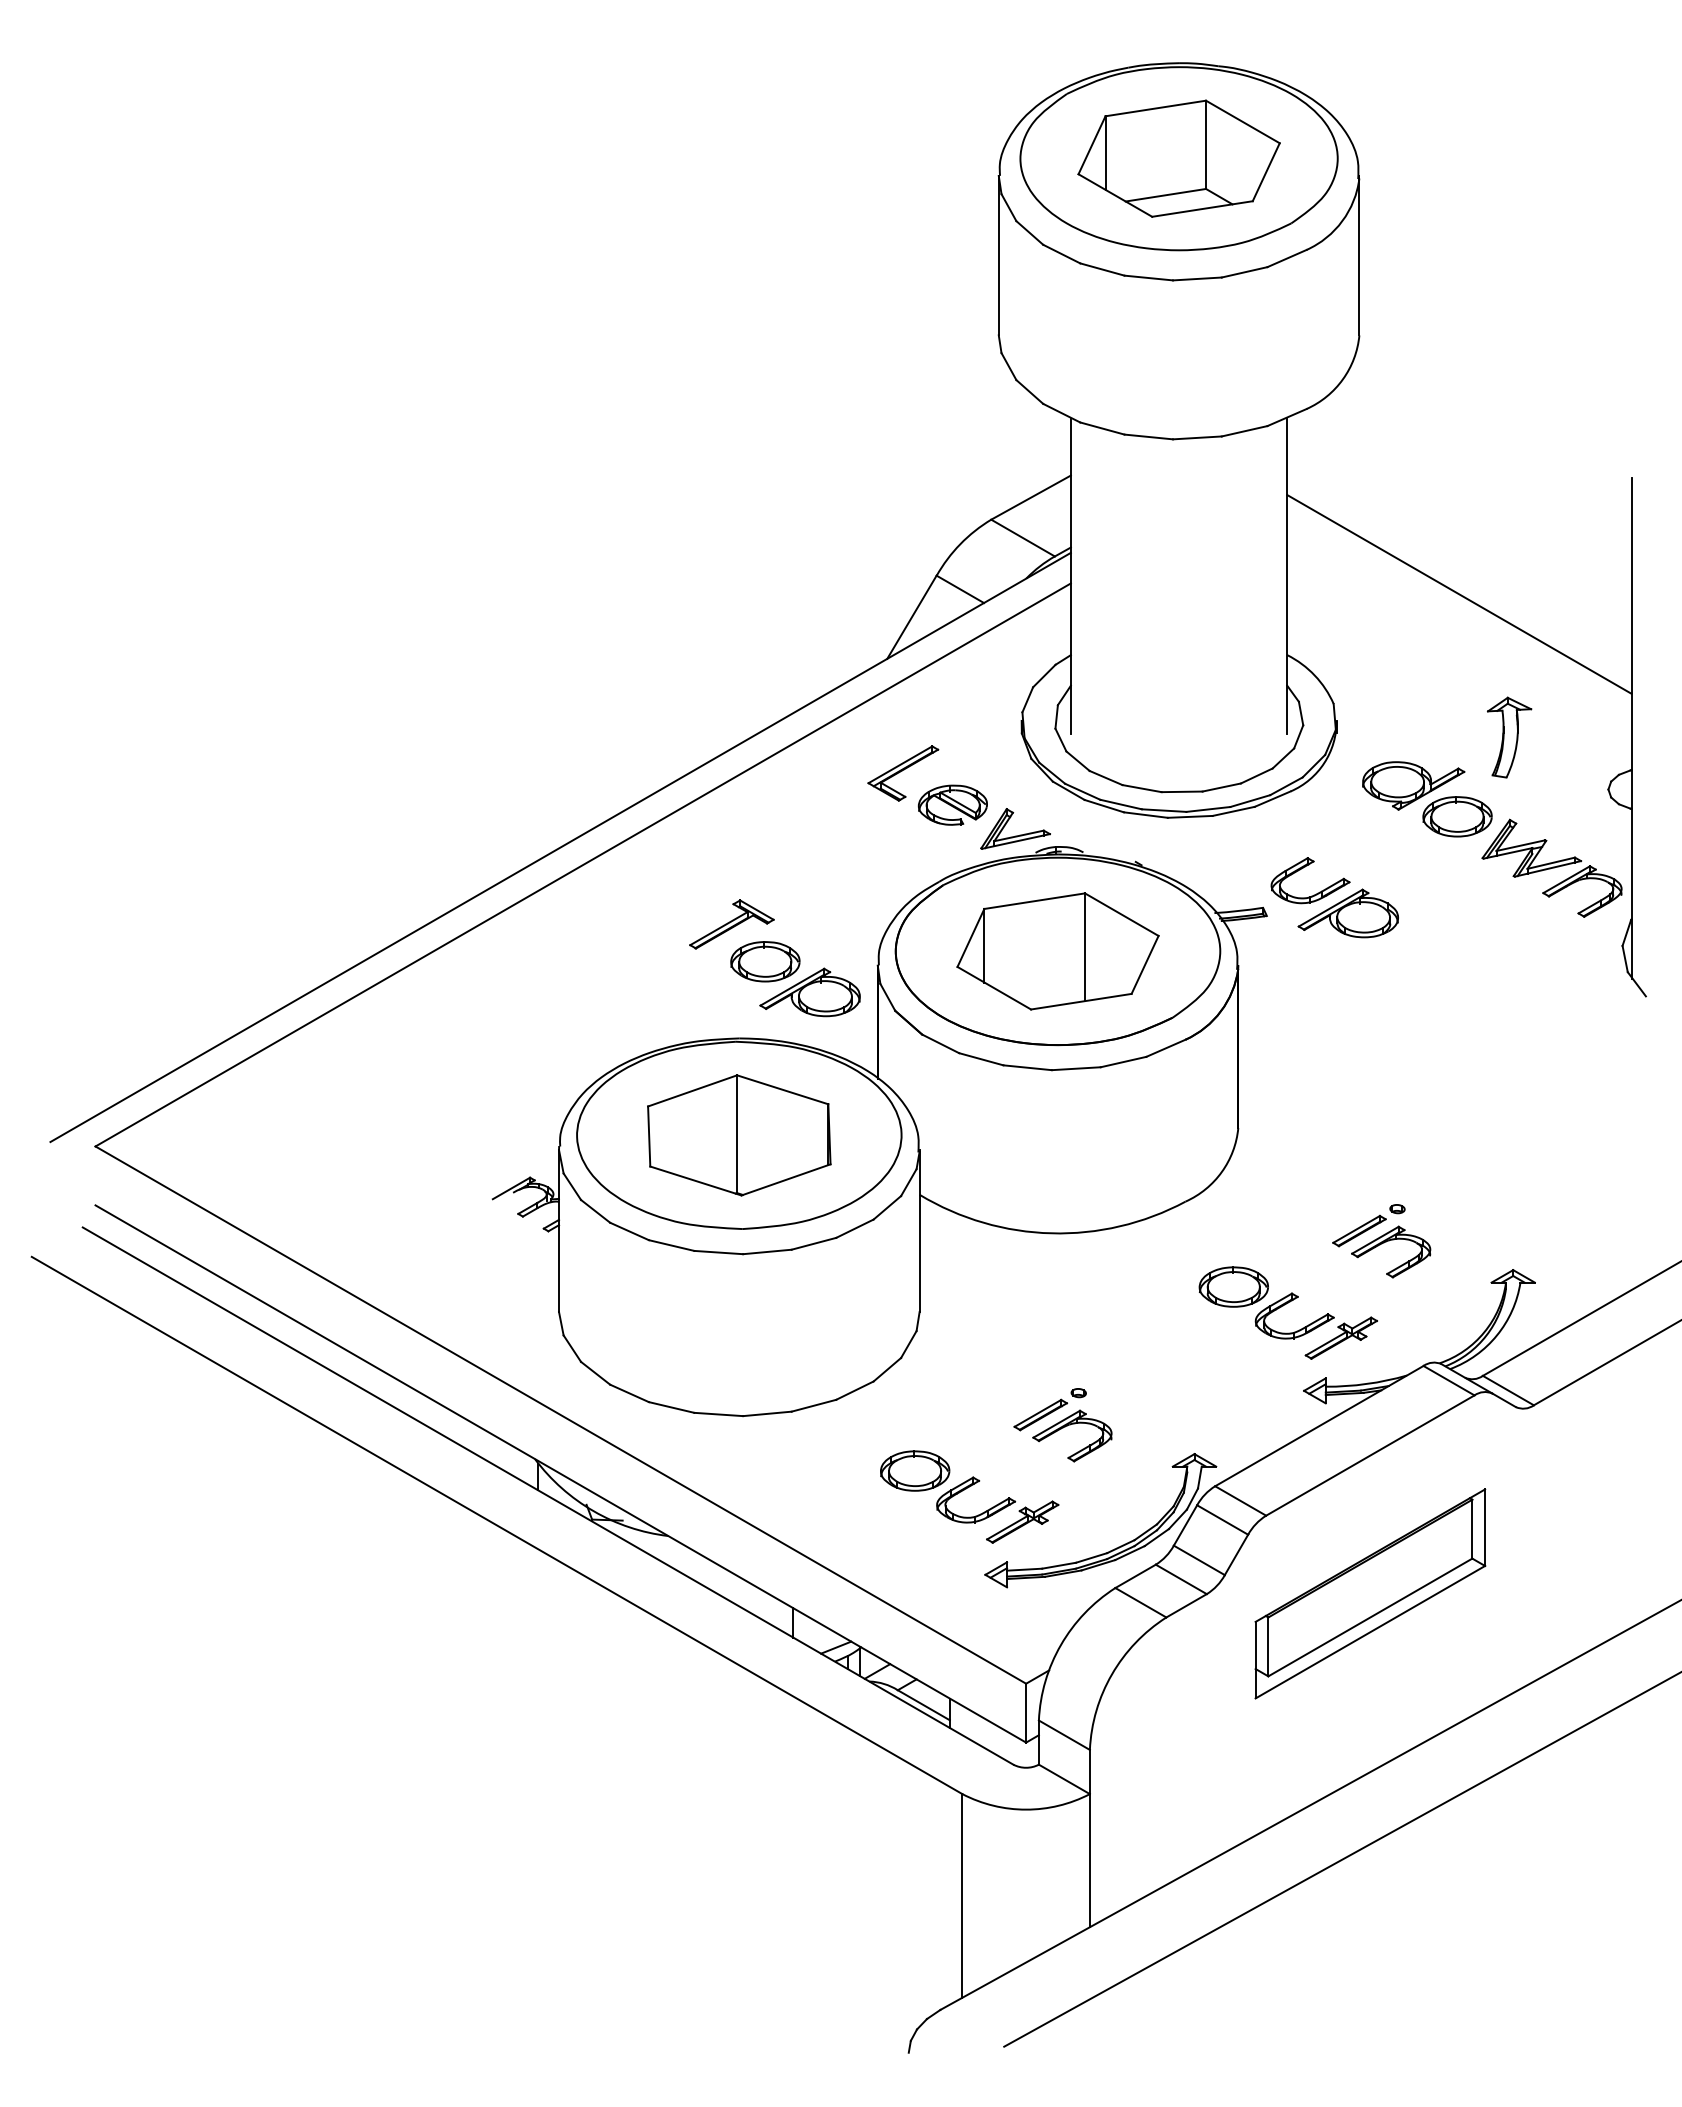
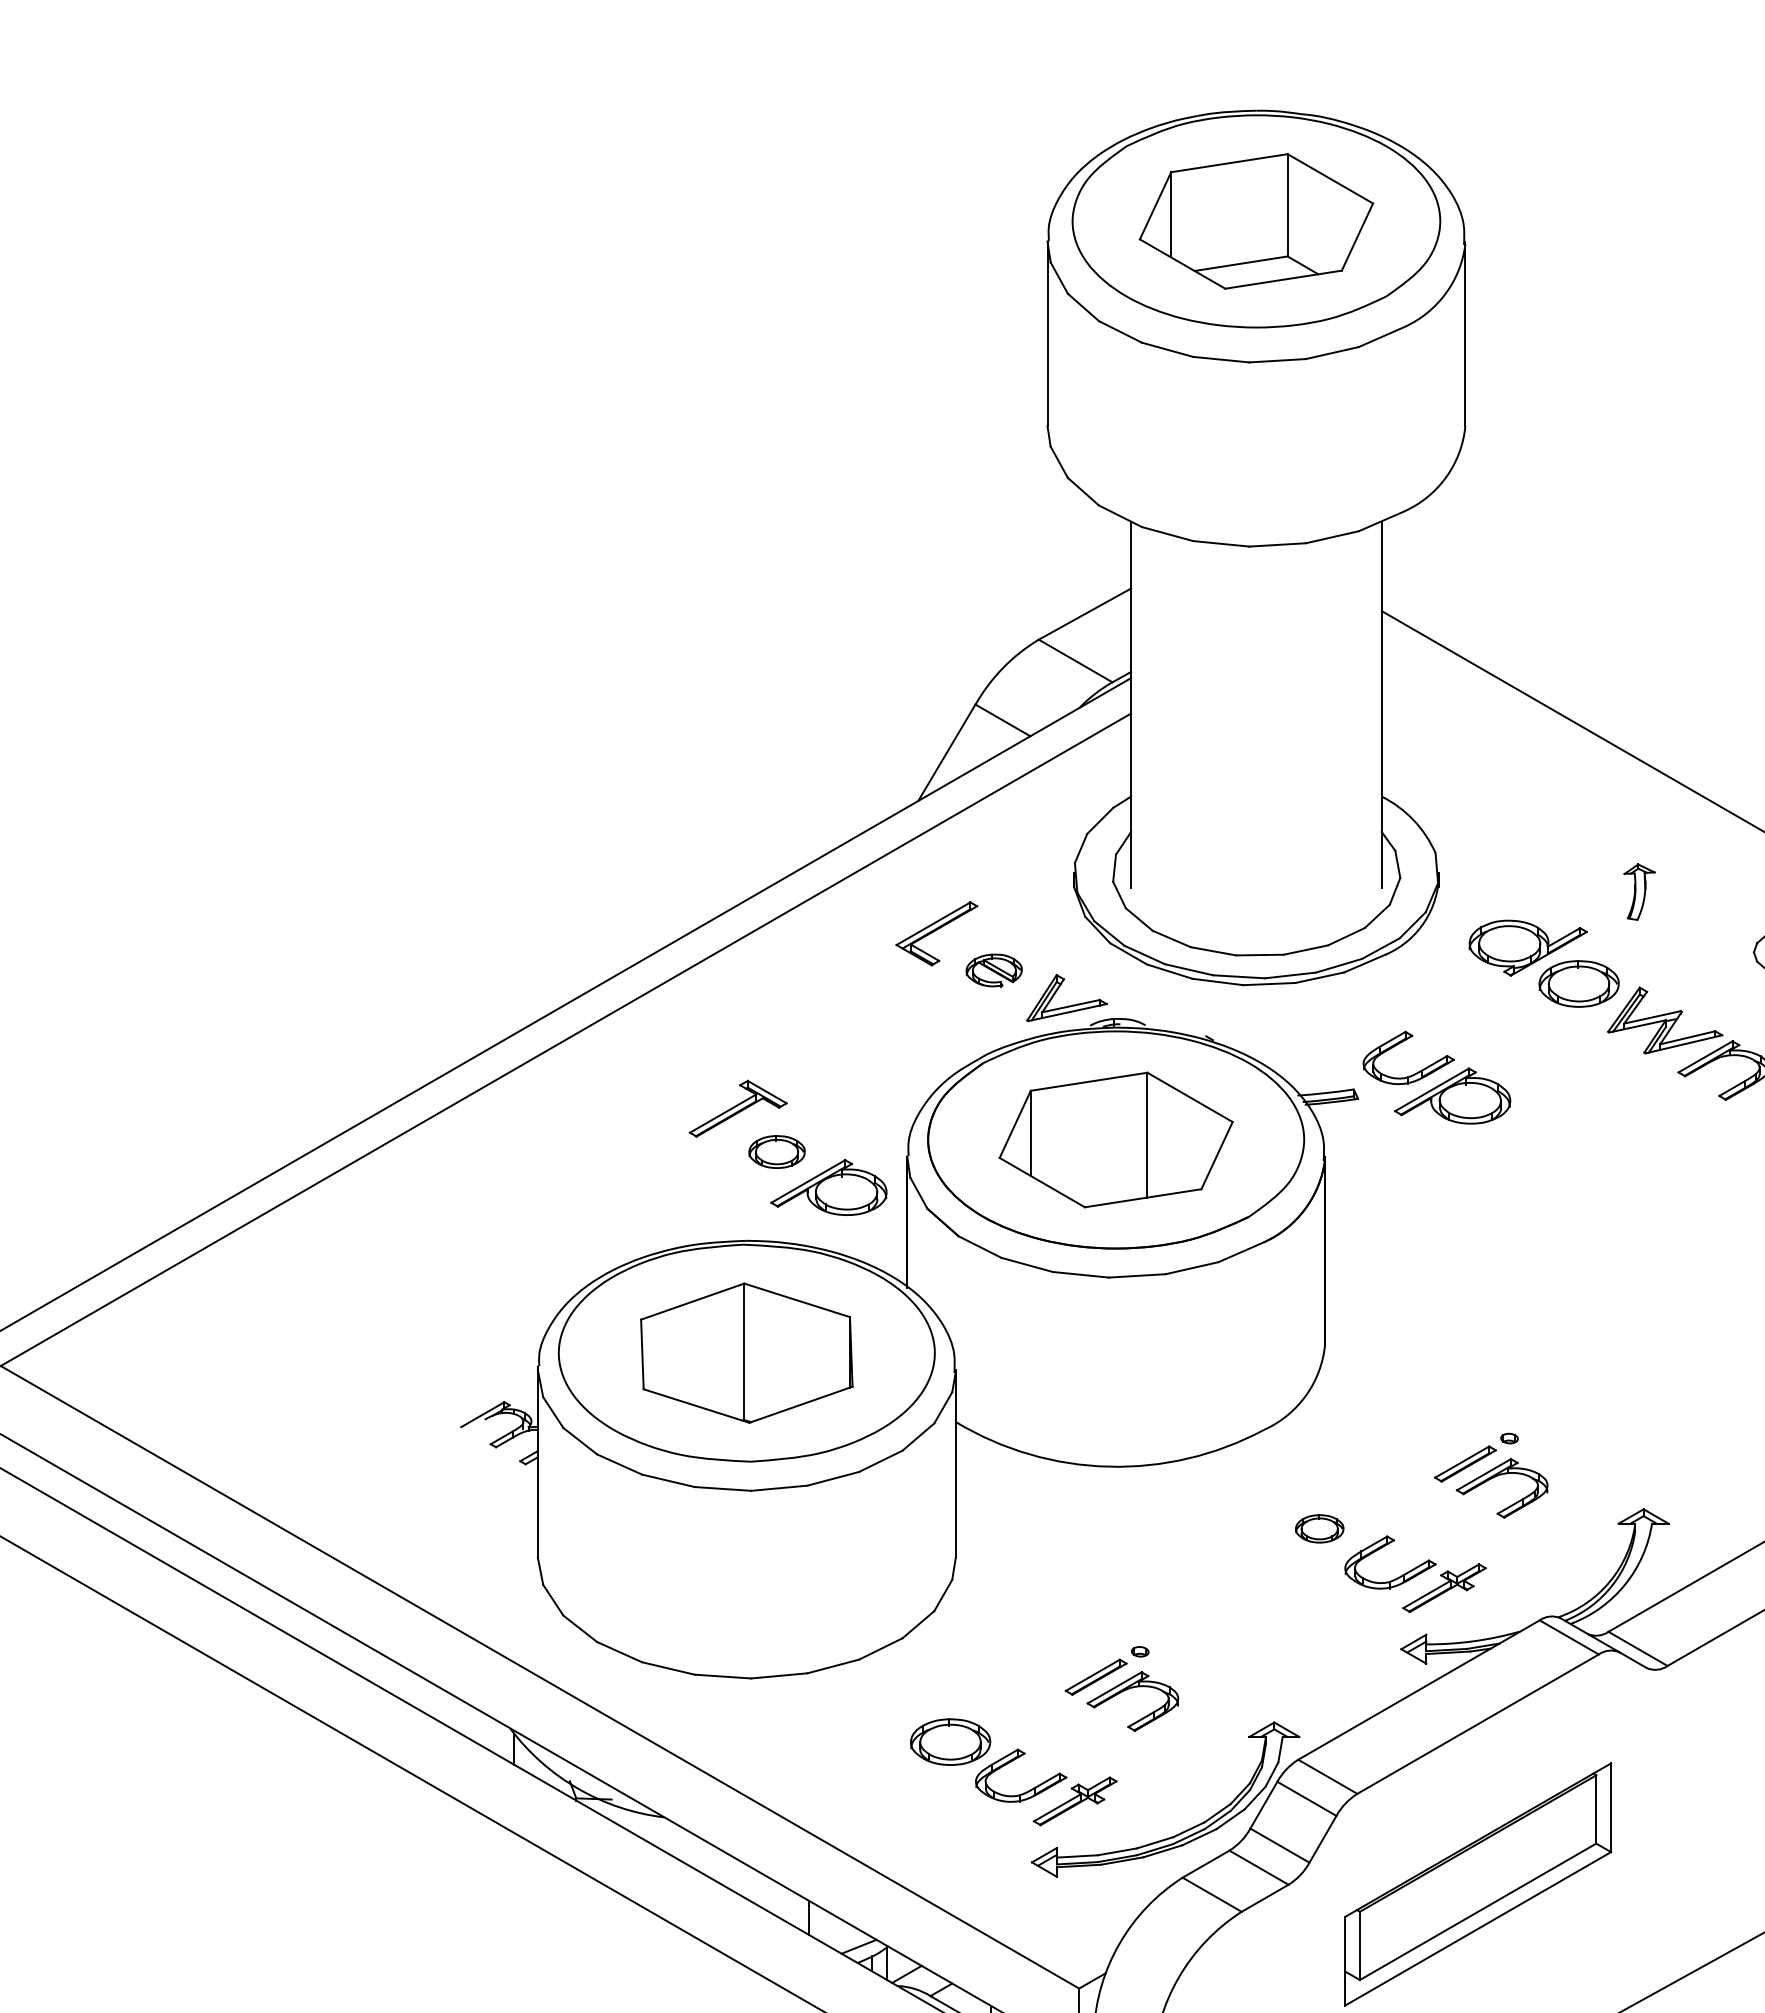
part: (1509, 737) -> (1639, 892), size x0.6
part: (952, 804) -> (993, 969), size x0.7
part: (765, 961) -> (777, 1151), size x0.7
part: (1233, 1286) -> (1319, 1528), size x0.6

